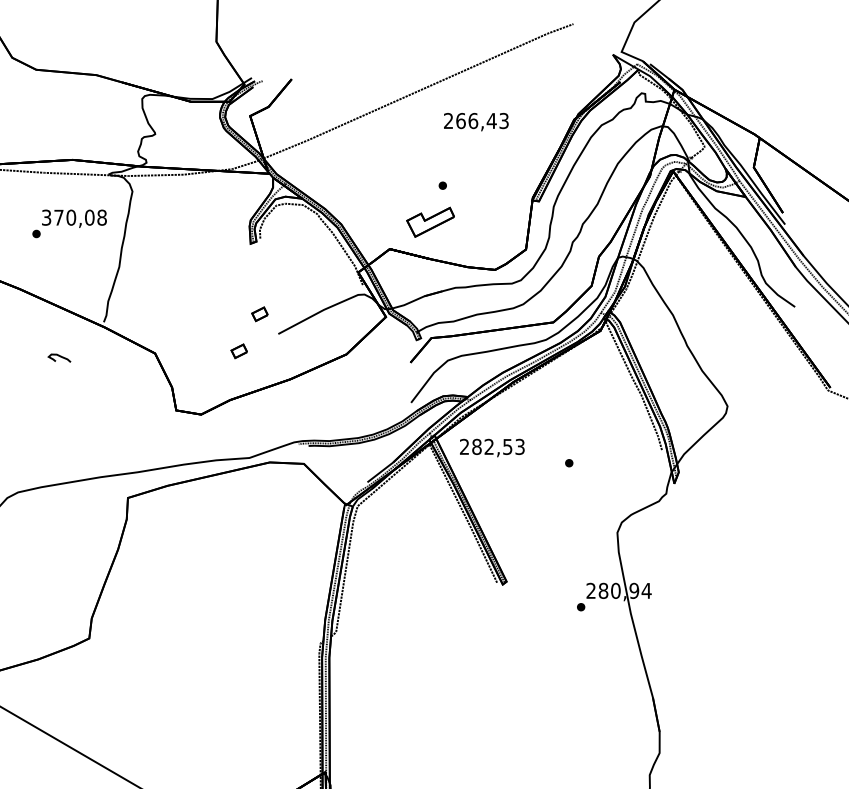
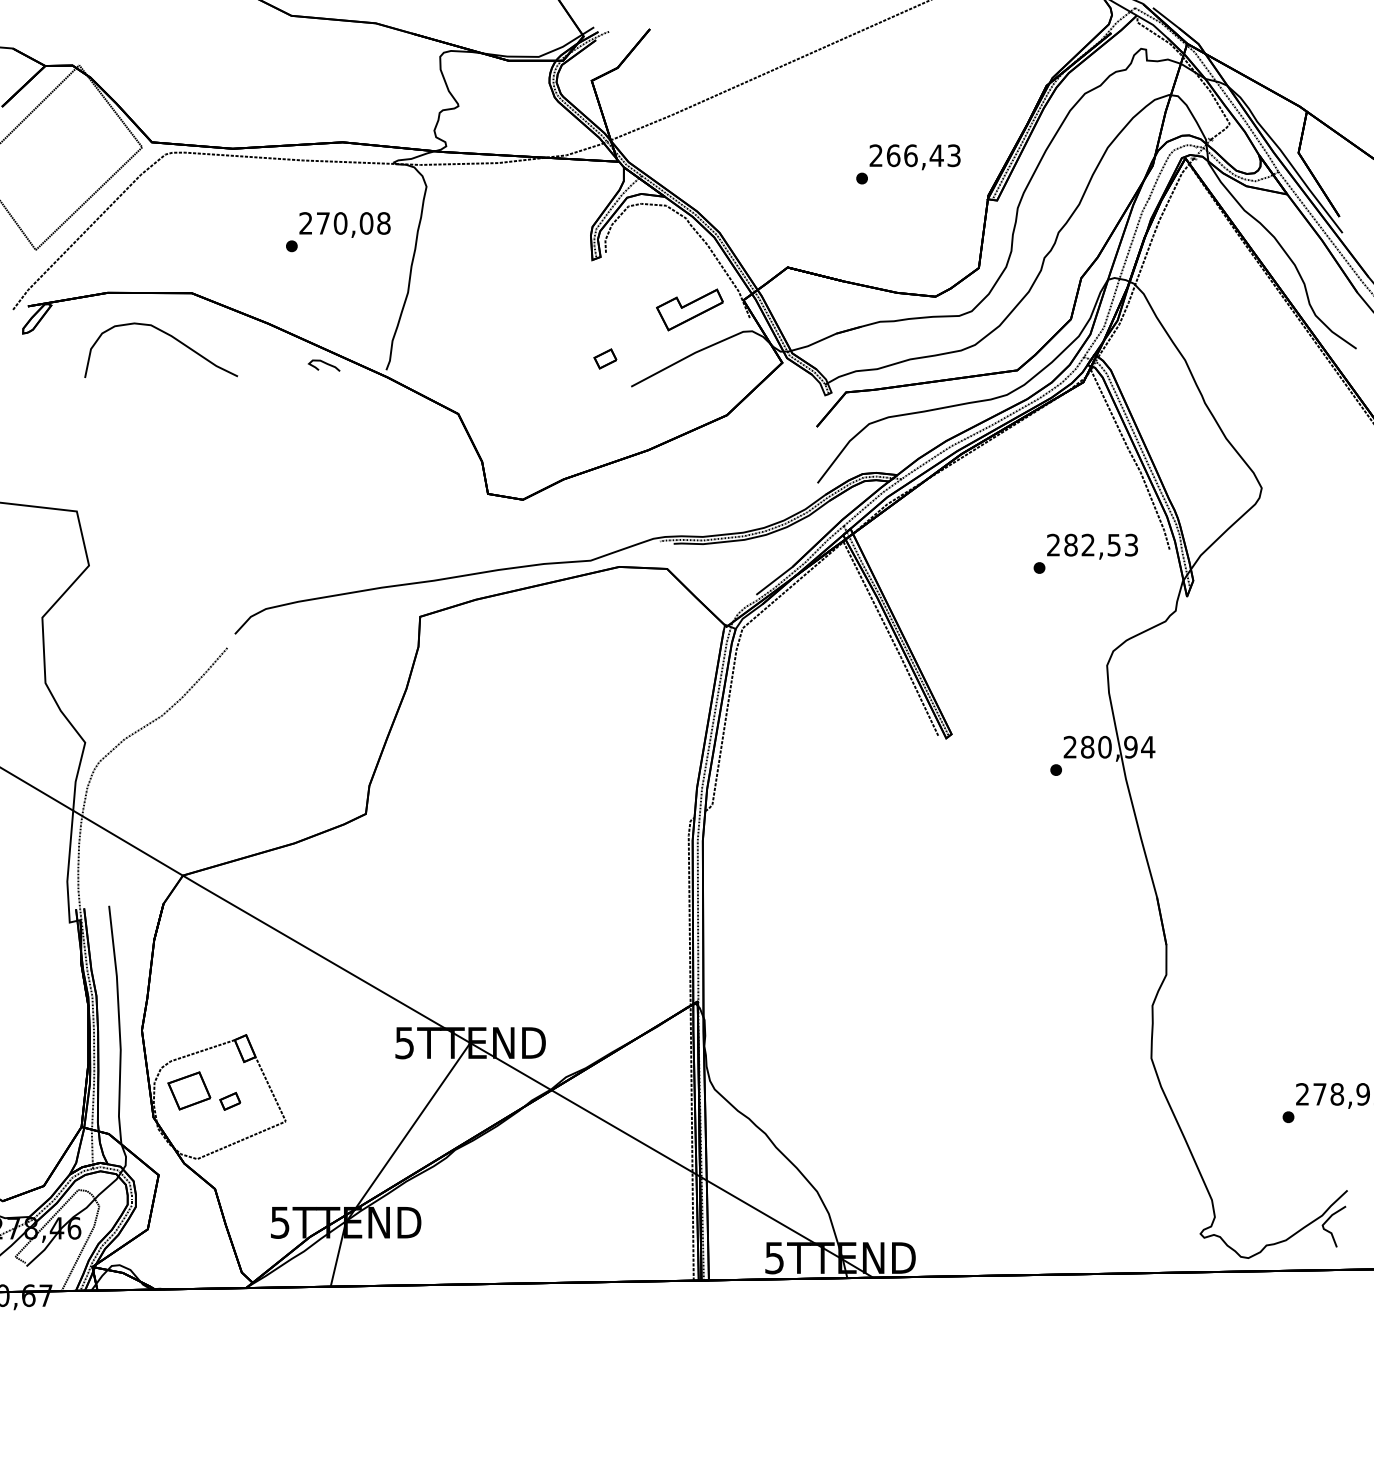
text: (475, 122) -> (914, 157), moved
text: (46, 217) -> (305, 223), 370,08 -> 270,08
part: (430, 222) -> (689, 309), moved
part: (239, 350) -> (576, 410), removed
curve: (59, 356) -> (323, 363), moved
text: (492, 447) -> (1092, 546), moved

